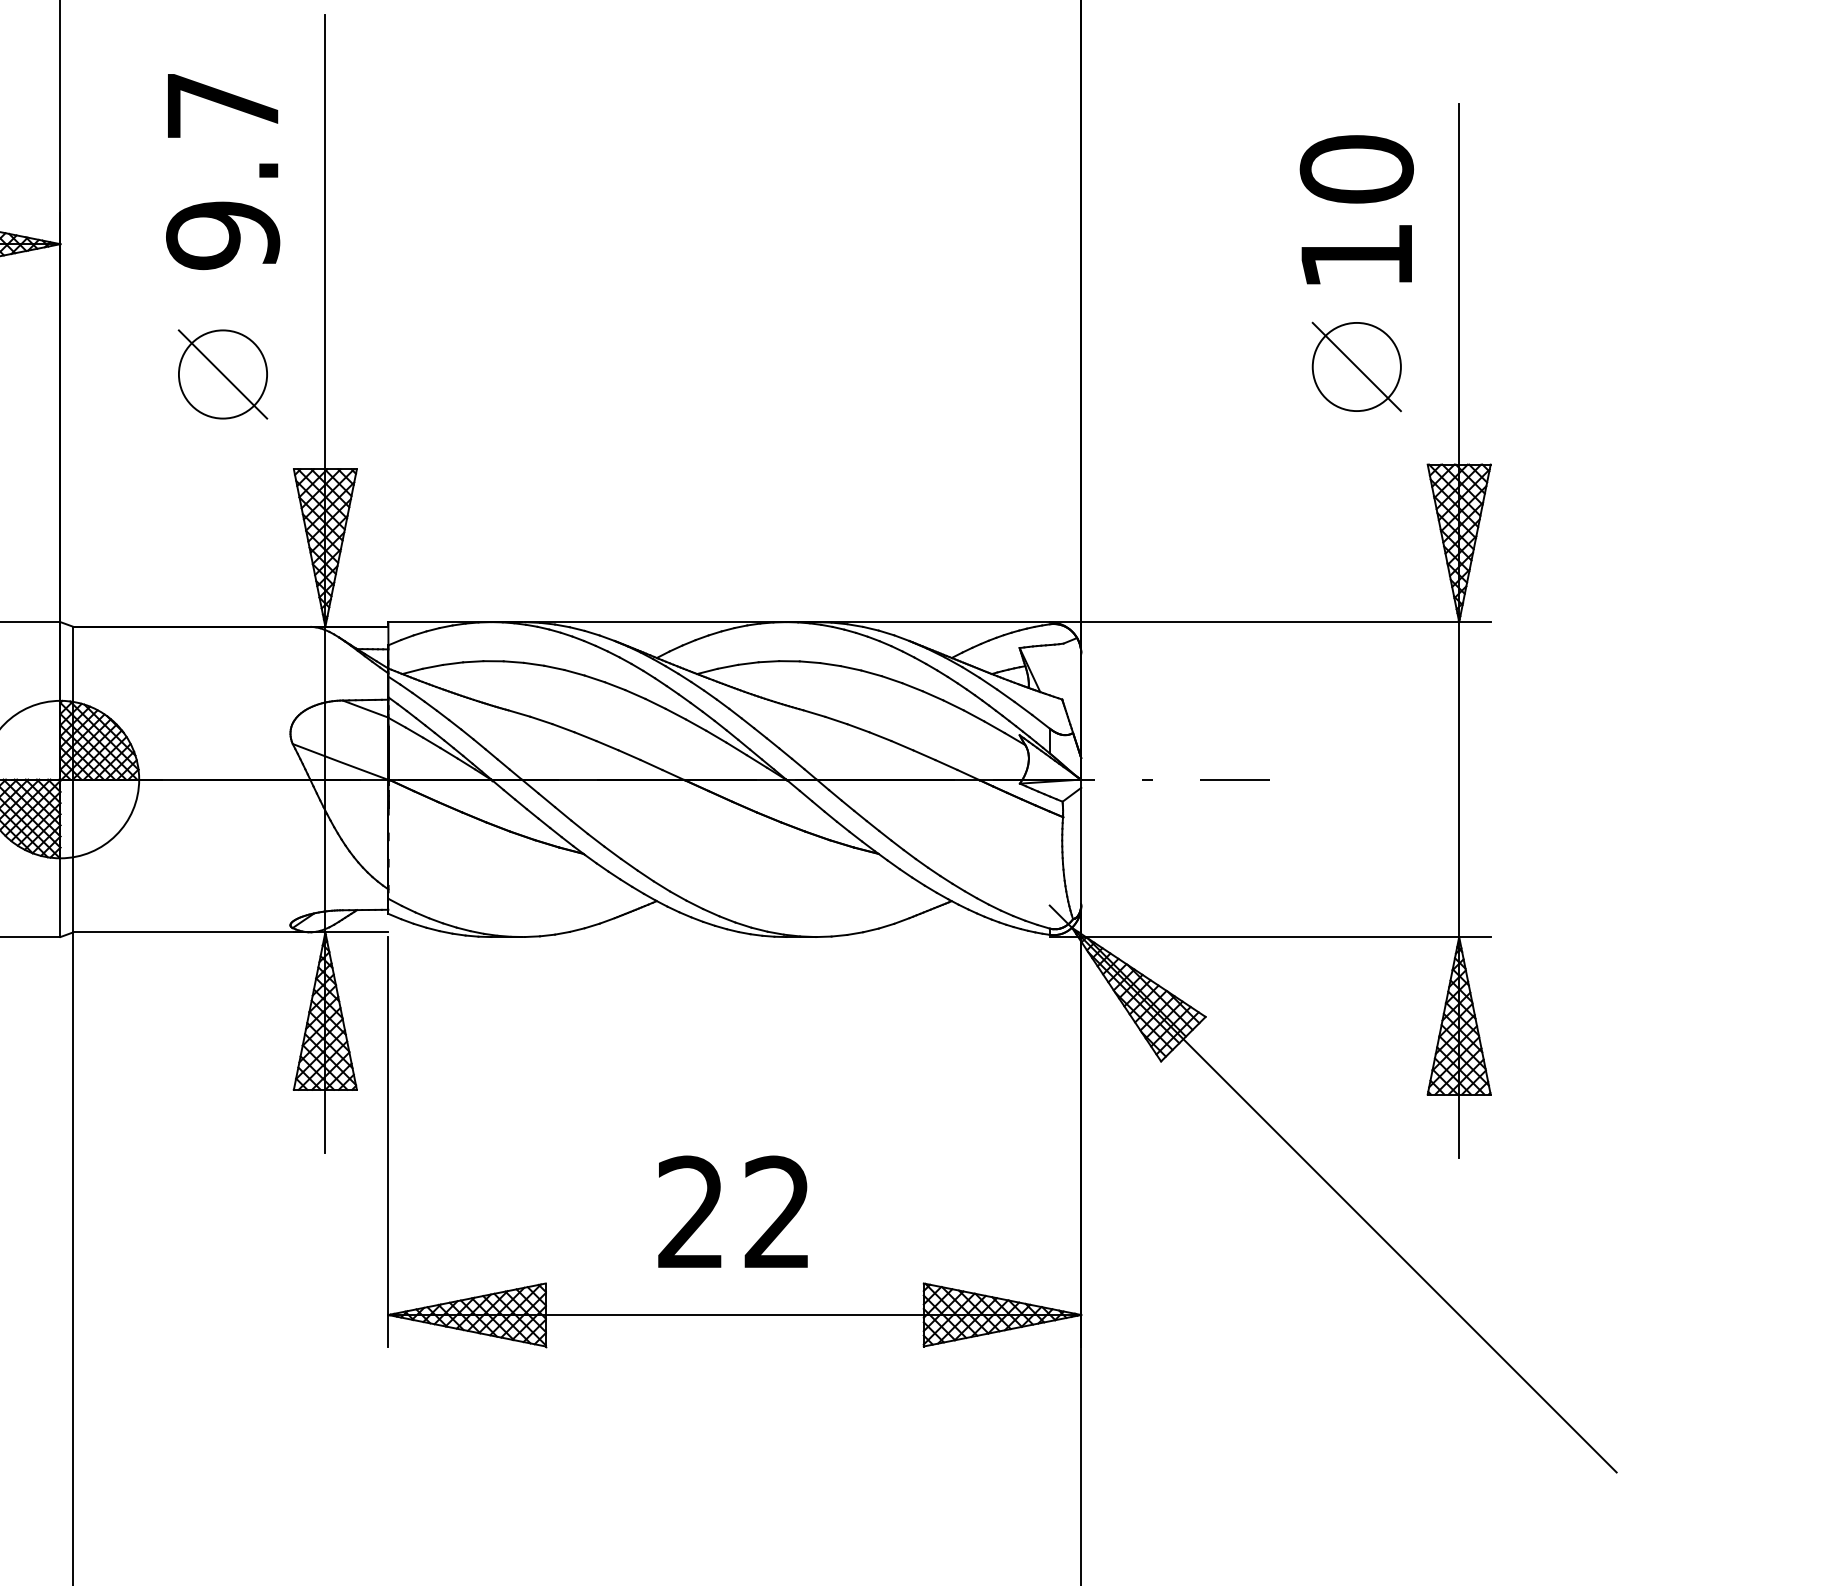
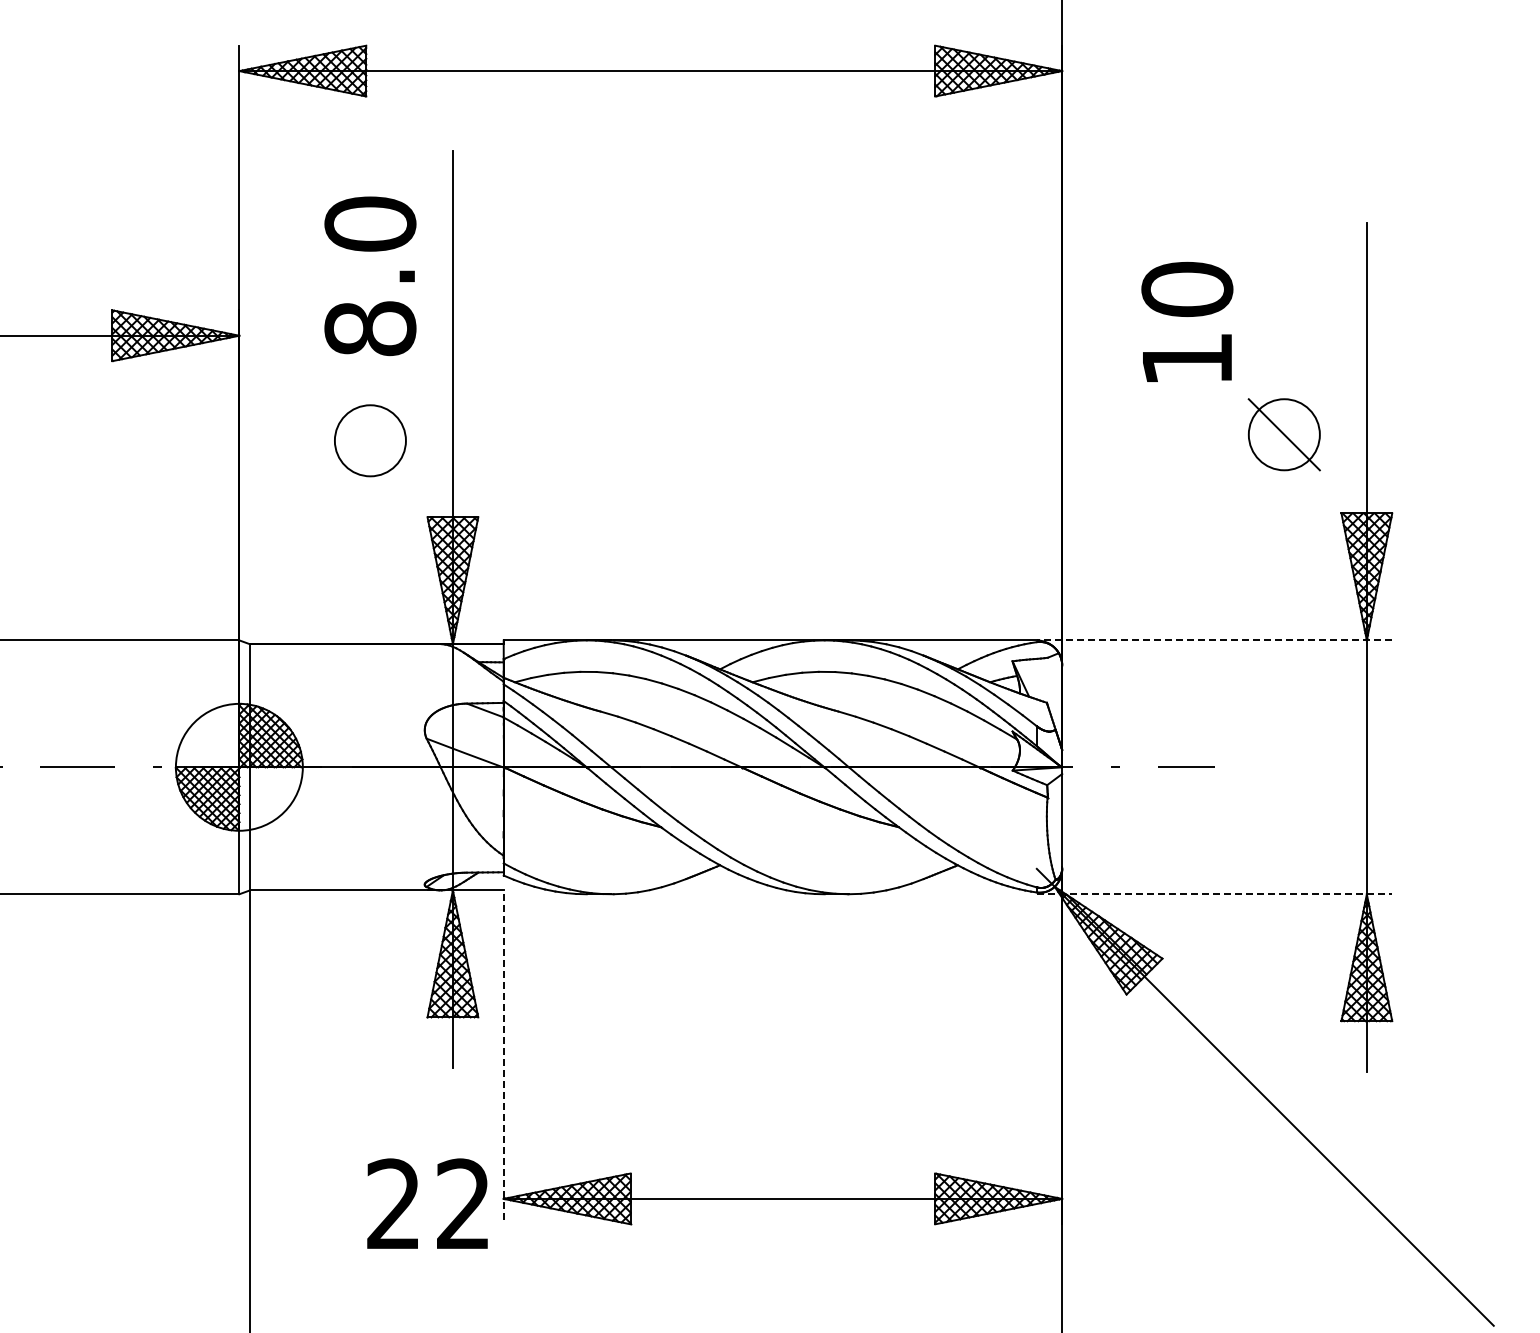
text: (223, 170) -> (370, 276), 9.7 -> 8.0
text: (1357, 209) -> (1187, 321), moved
line: (221, 374) -> (369, 440), removed
line: (1270, 622) -> (1214, 640), solid -> dashed
line: (1270, 937) -> (1214, 894), solid -> dashed
line: (388, 1142) -> (503, 1059), solid -> dashed
text: (733, 1211) -> (427, 1203), moved

